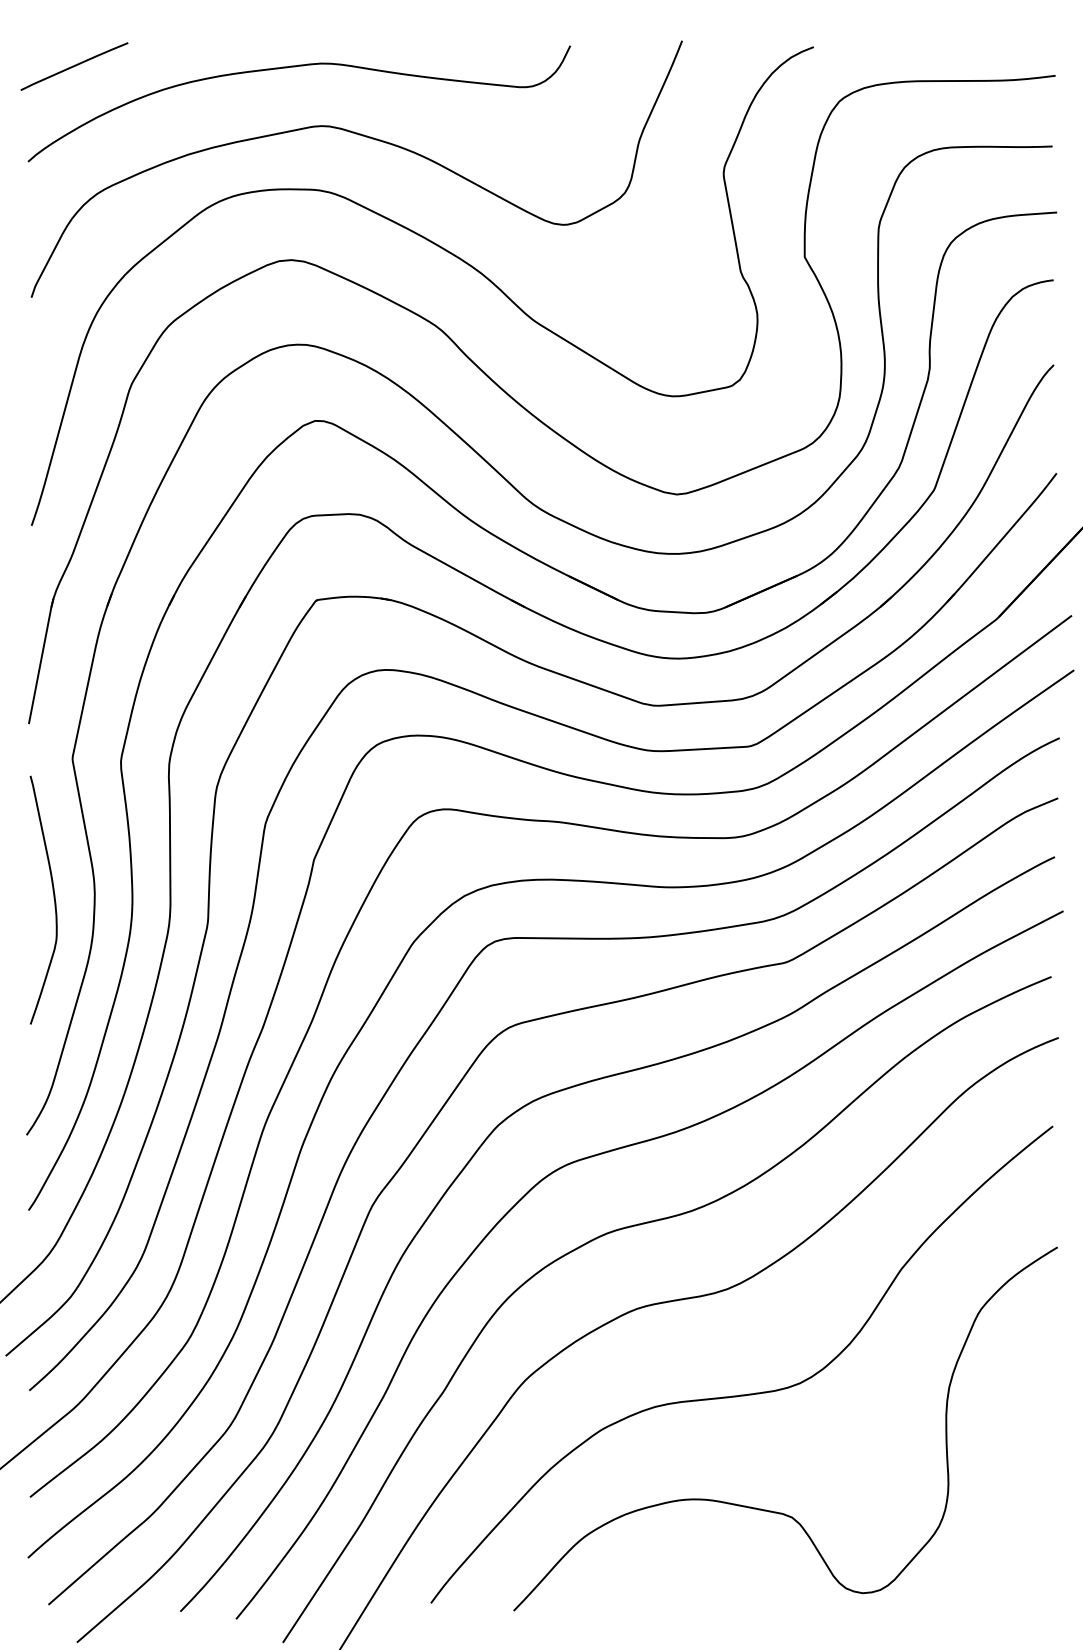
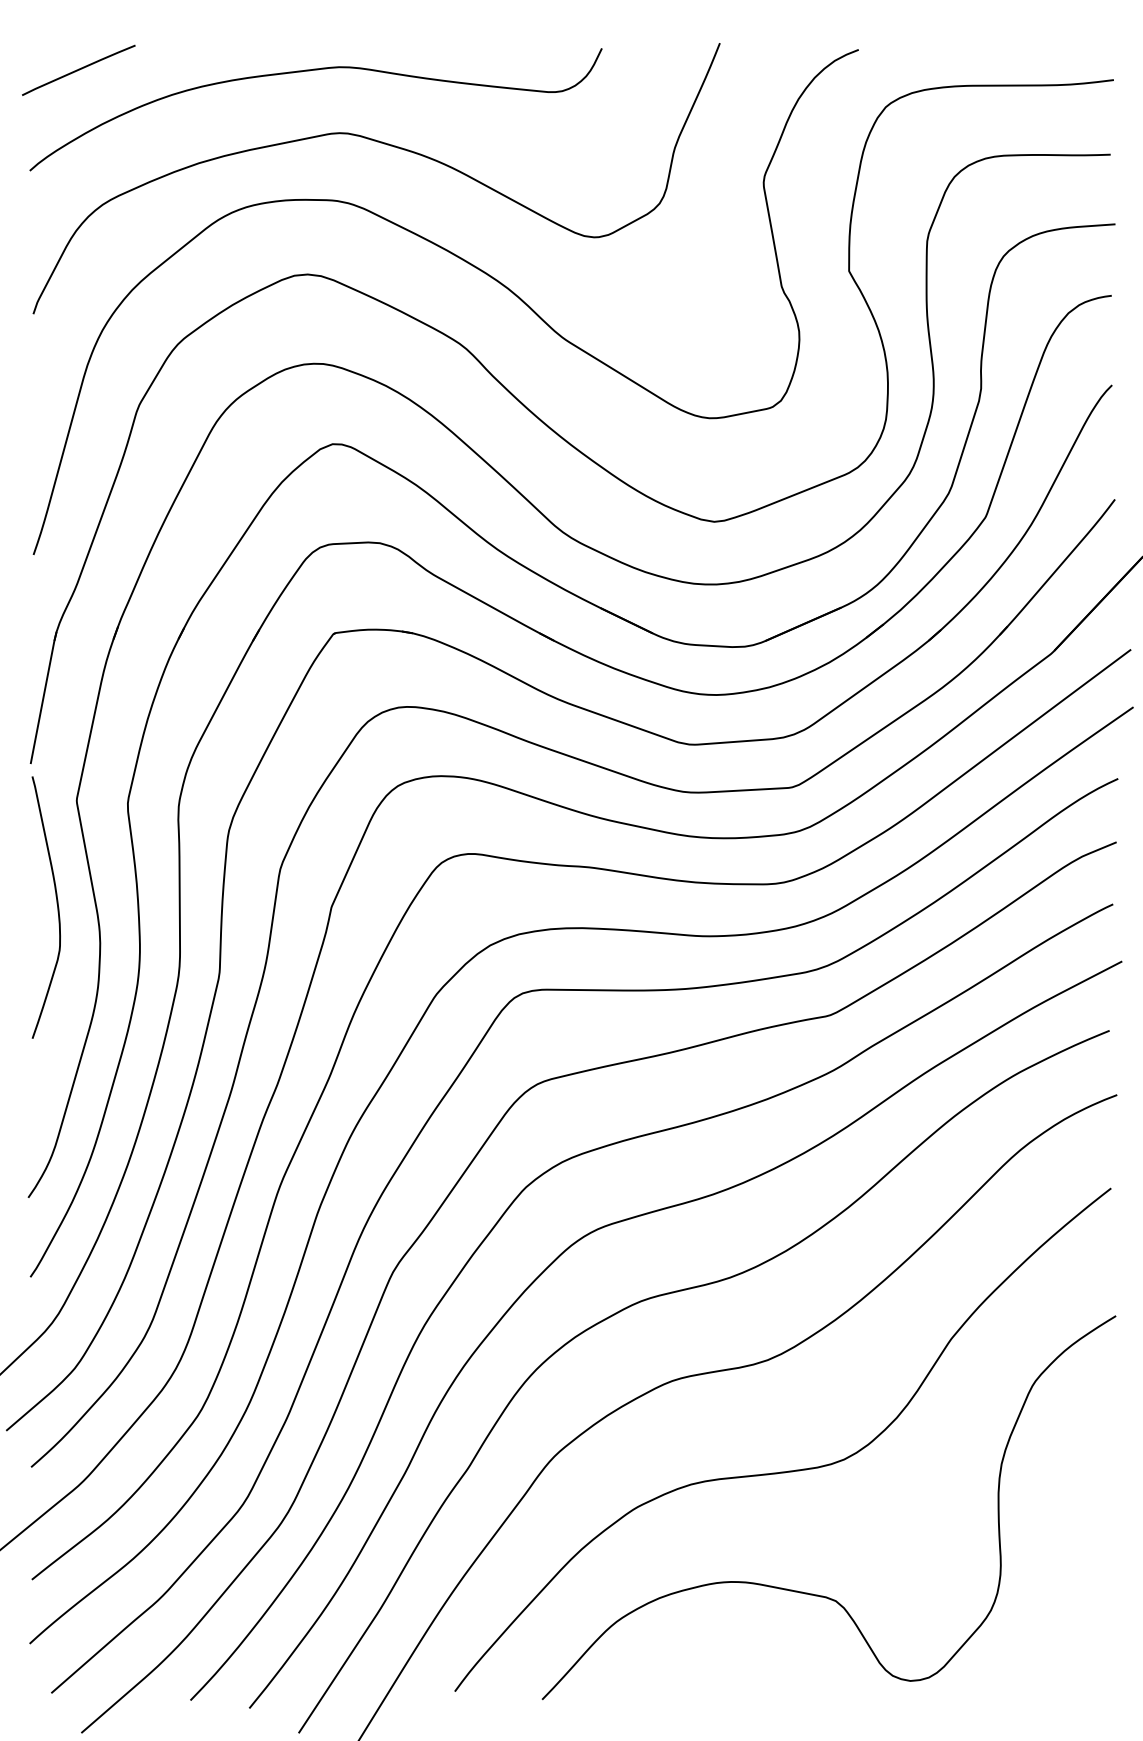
curve: (53, 898) -> (56, 905), moved

